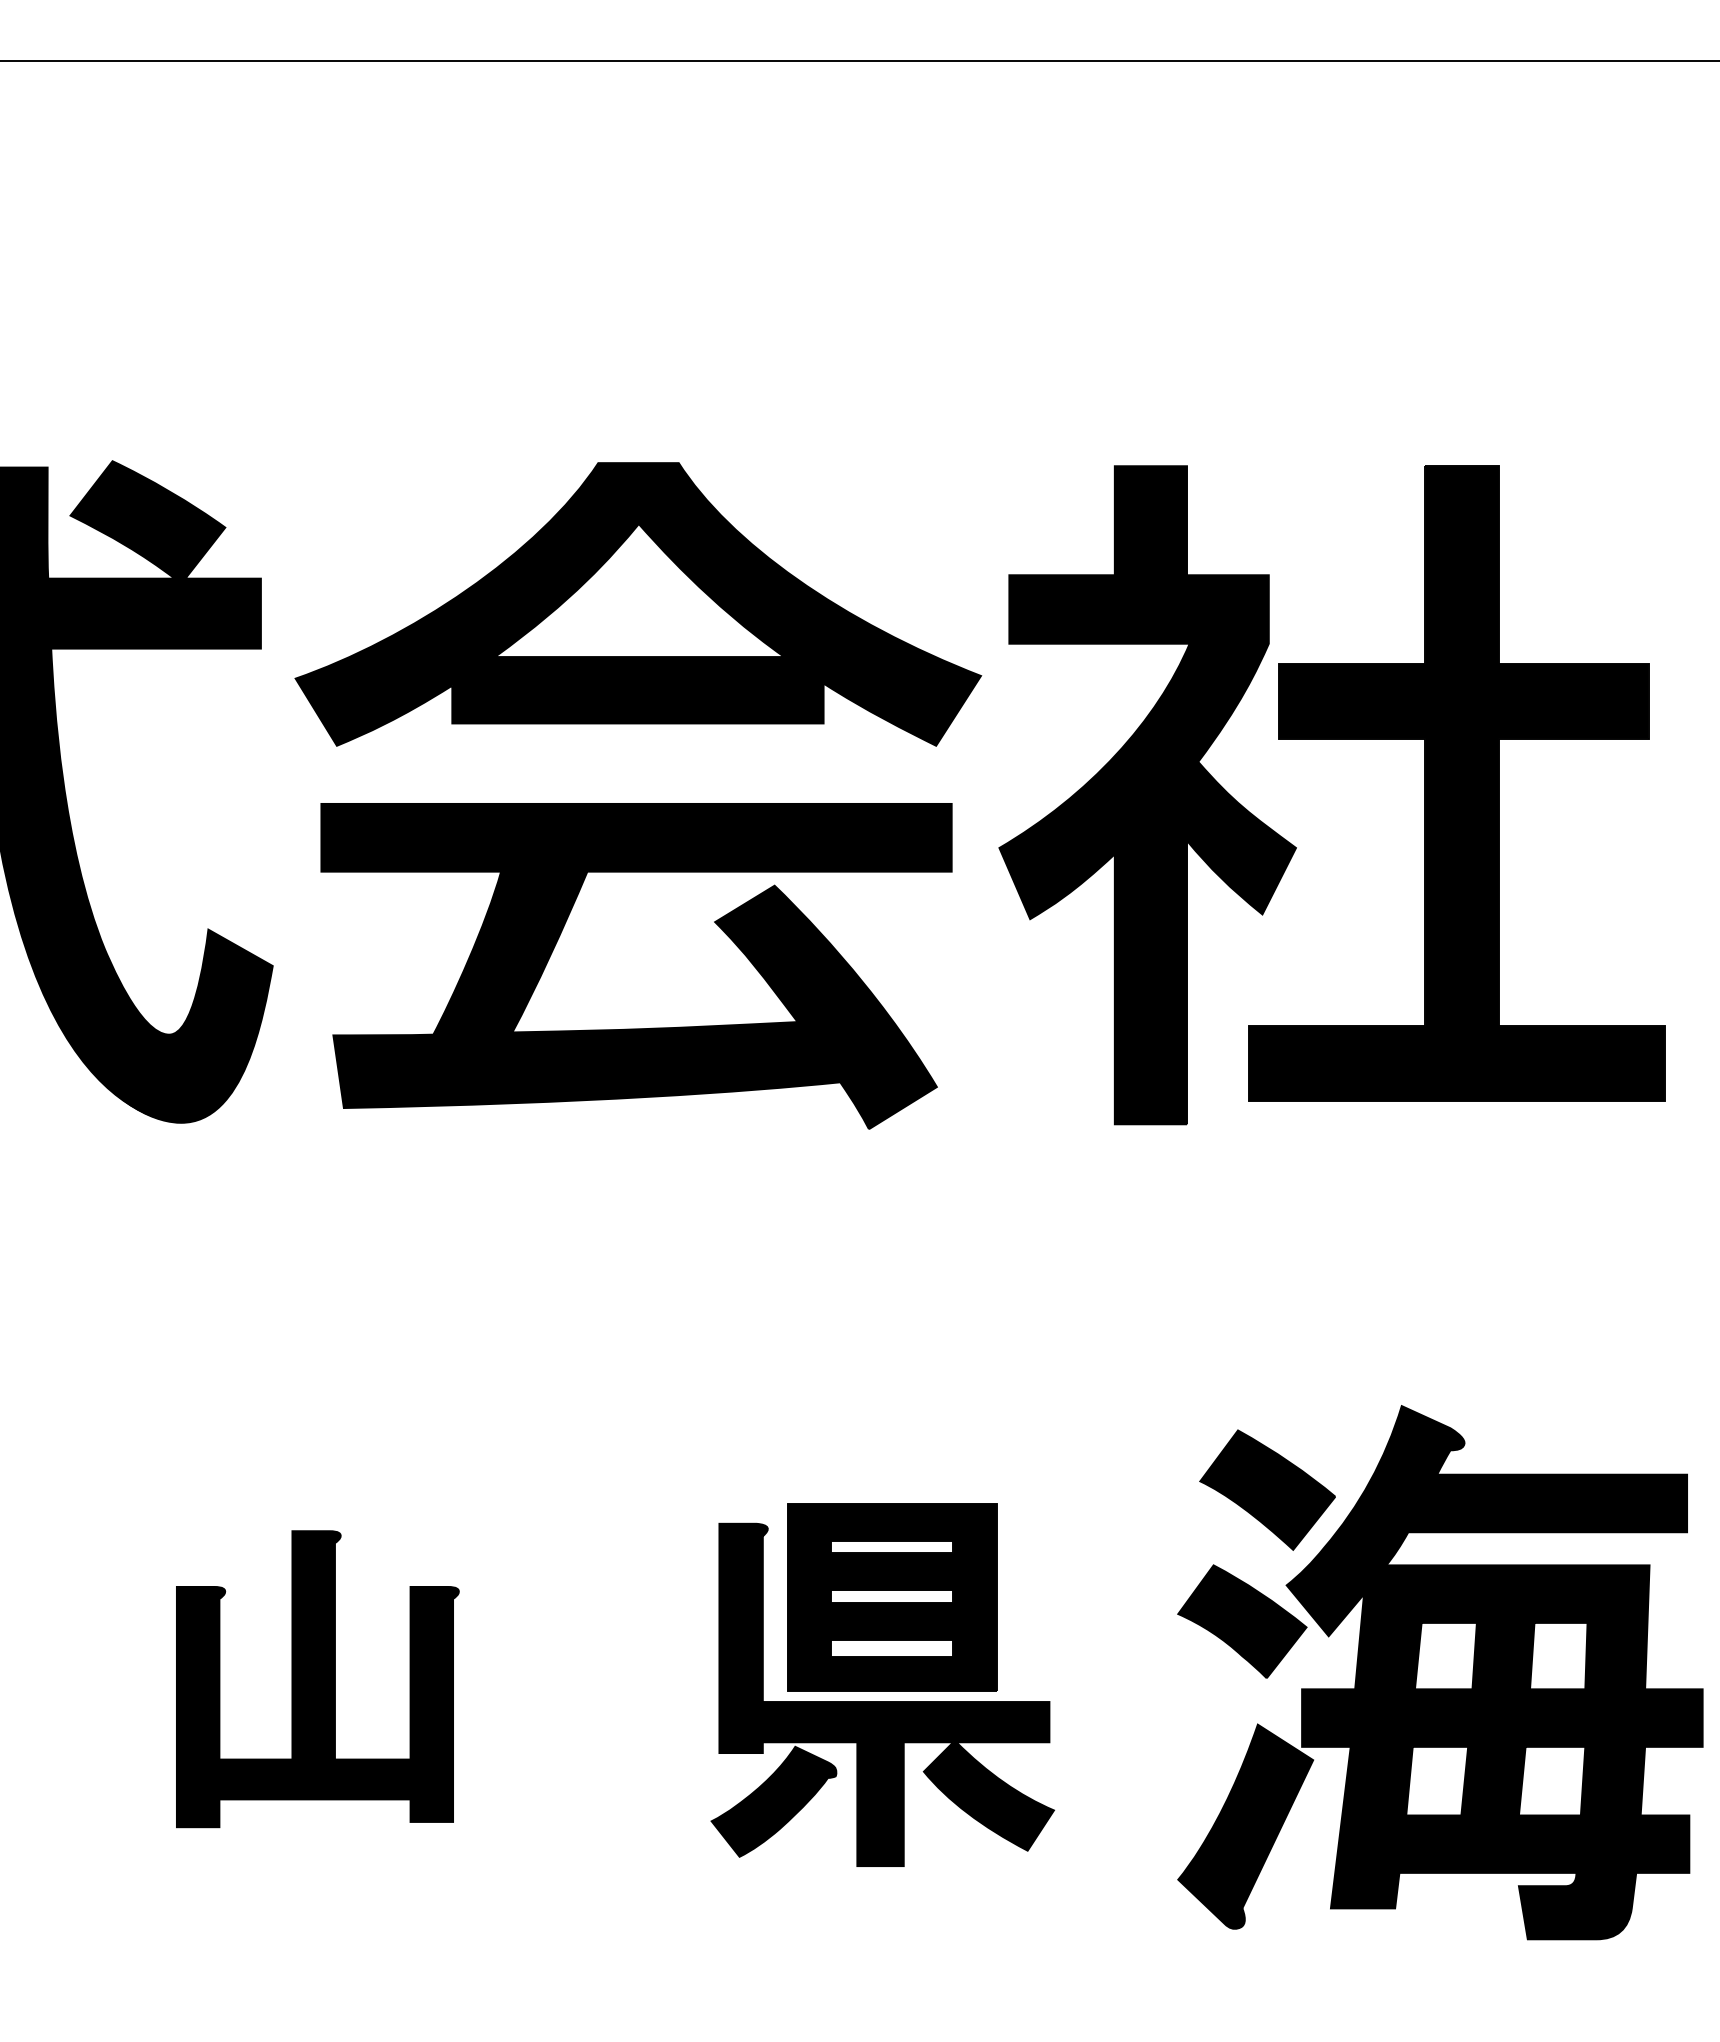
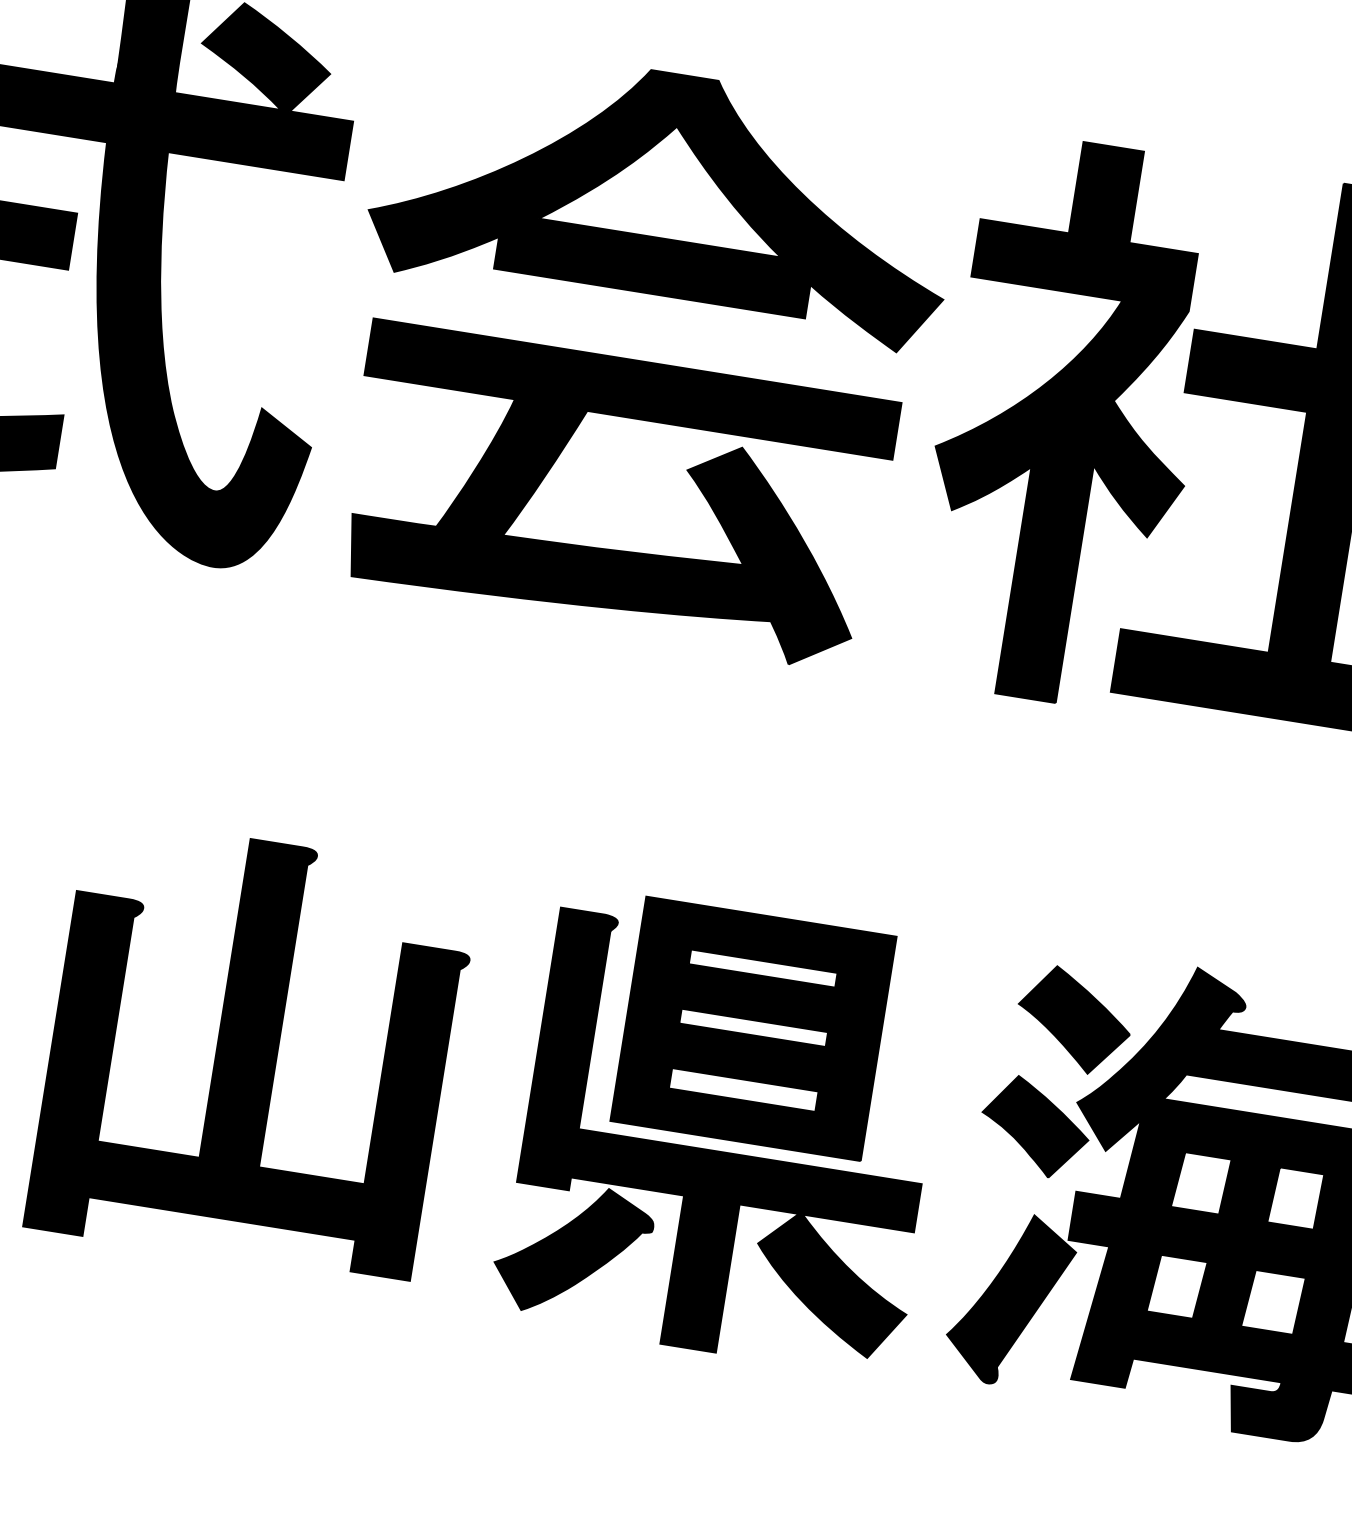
part: (317, 1678) -> (252, 1050), size x1.67
part: (882, 1684) -> (725, 1131), size x1.43

